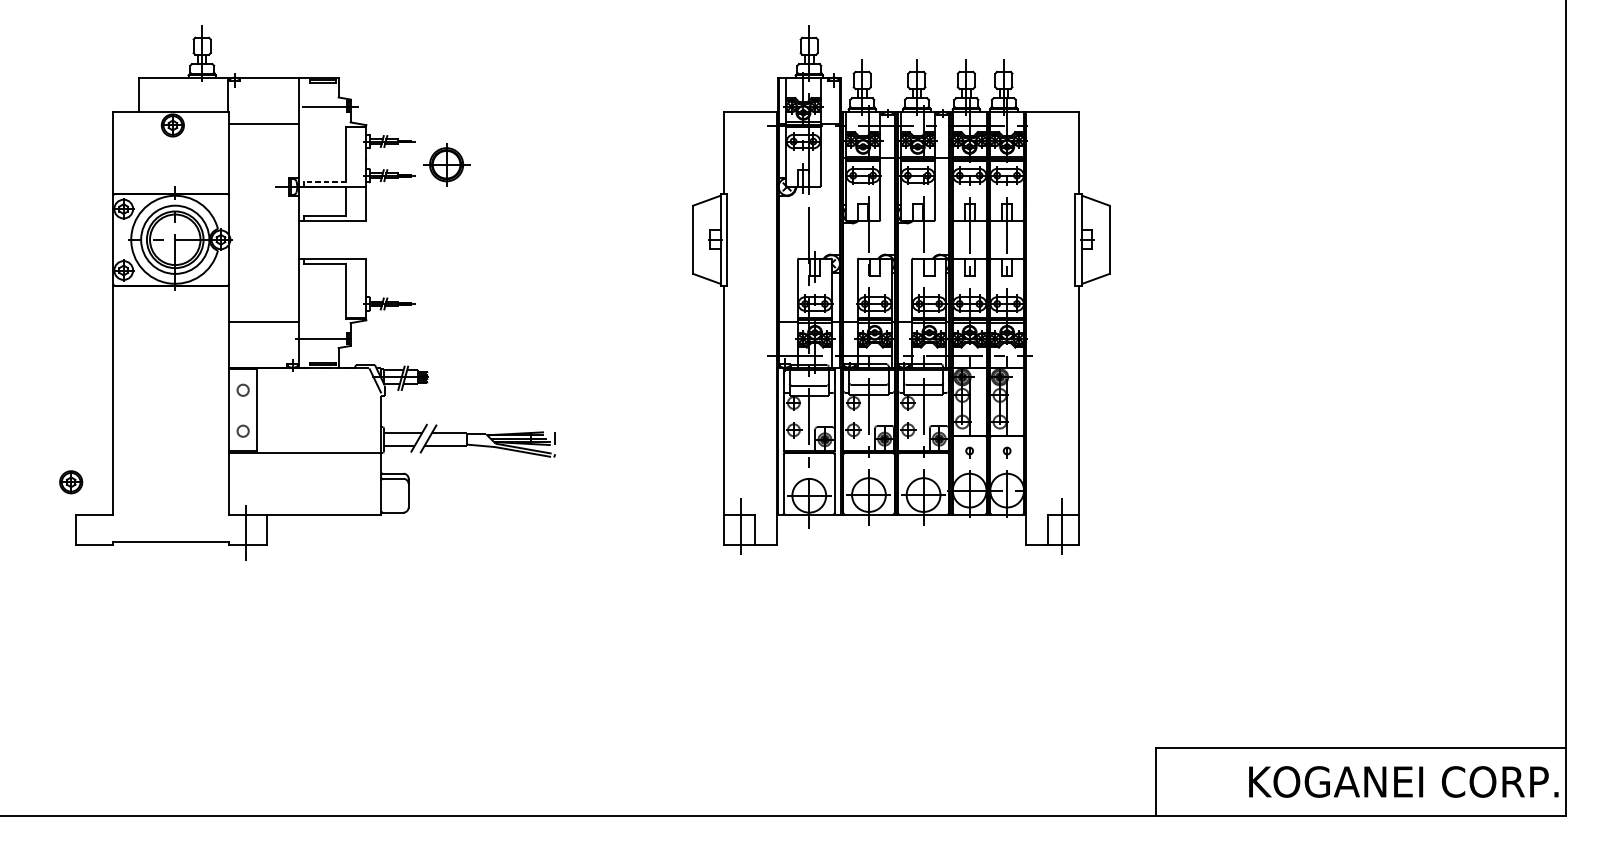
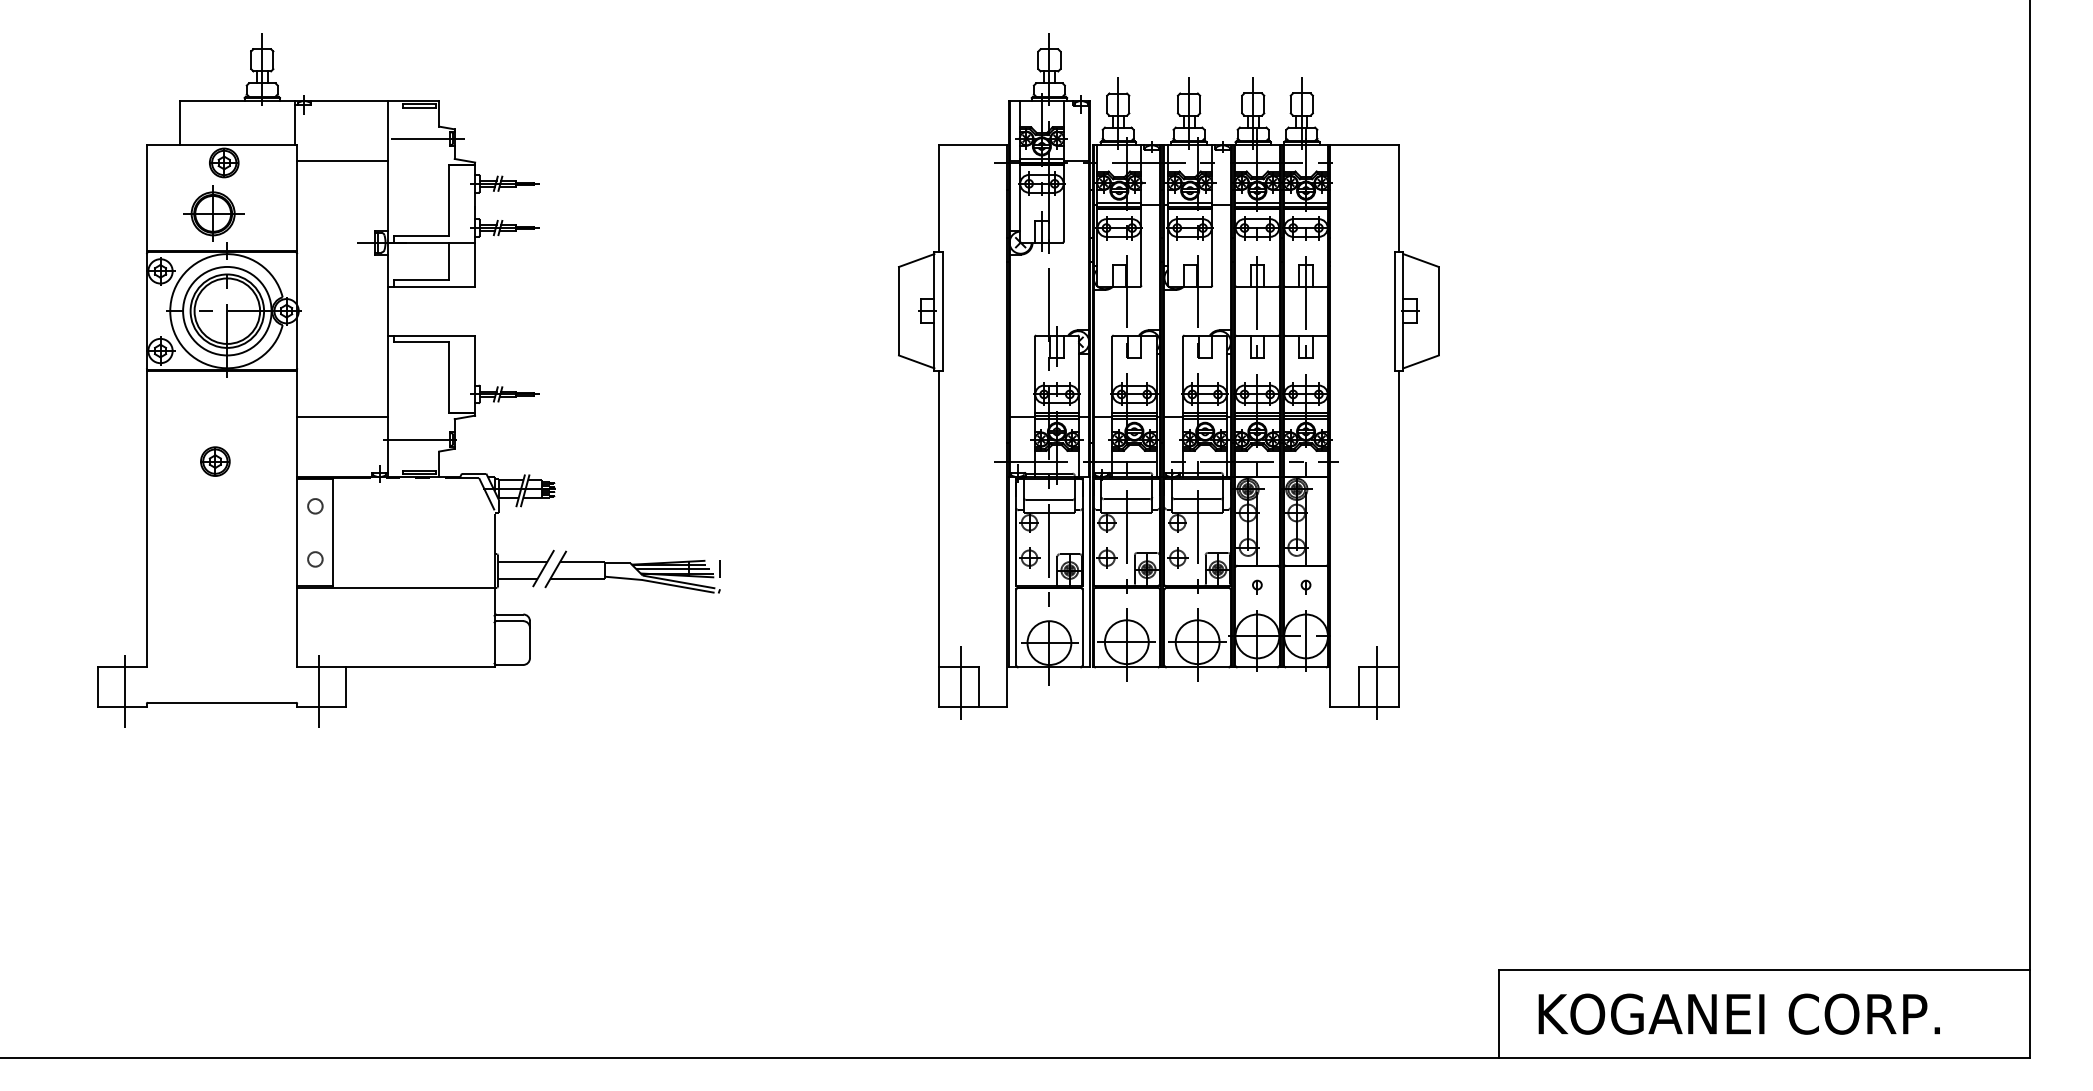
part: (446, 164) -> (213, 213), moved
line: (325, 182) -> (421, 236), dashed -> solid
part: (71, 482) -> (215, 461), moved
line: (95, 530) -> (124, 687), added
text: (1403, 781) -> (1738, 1013), moved

